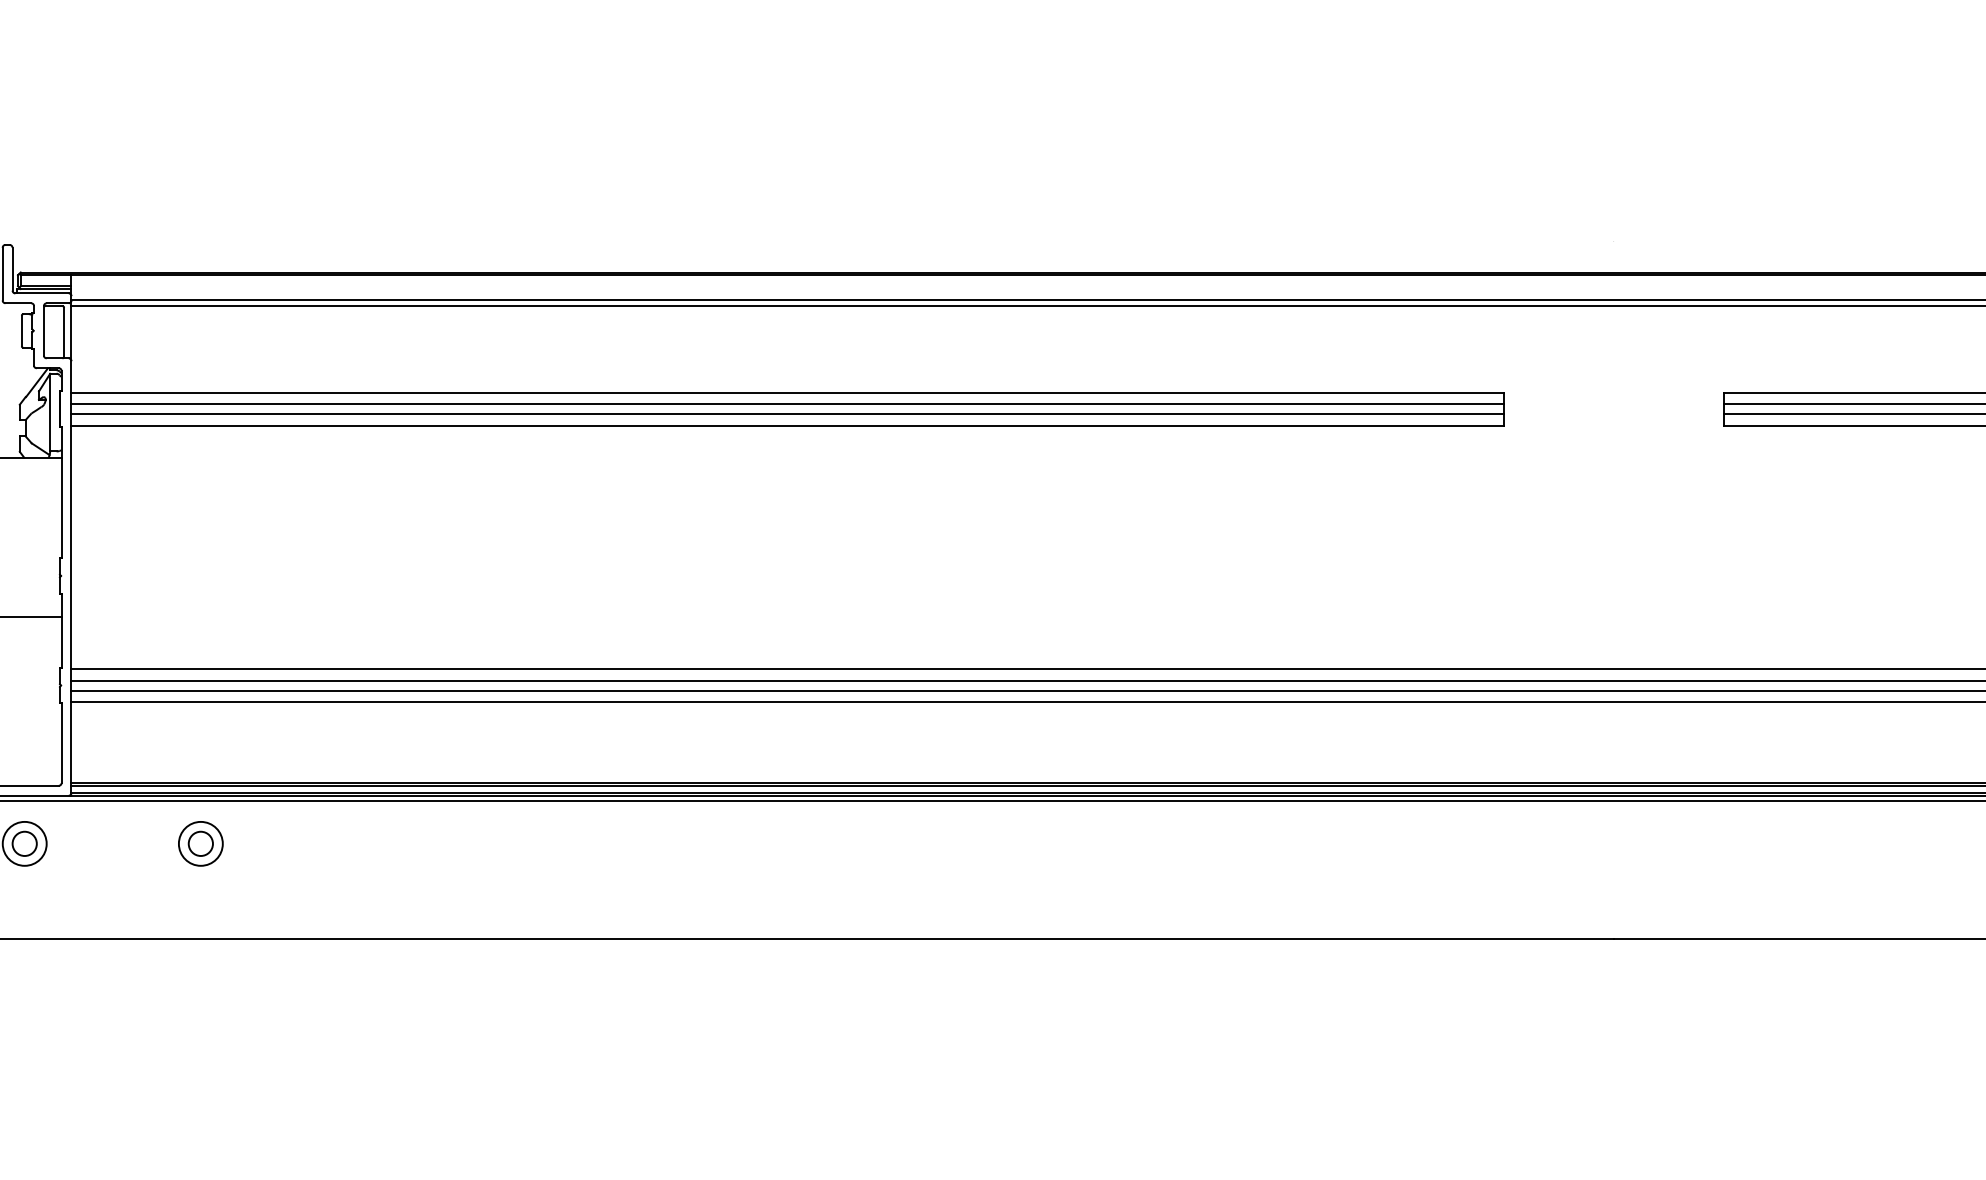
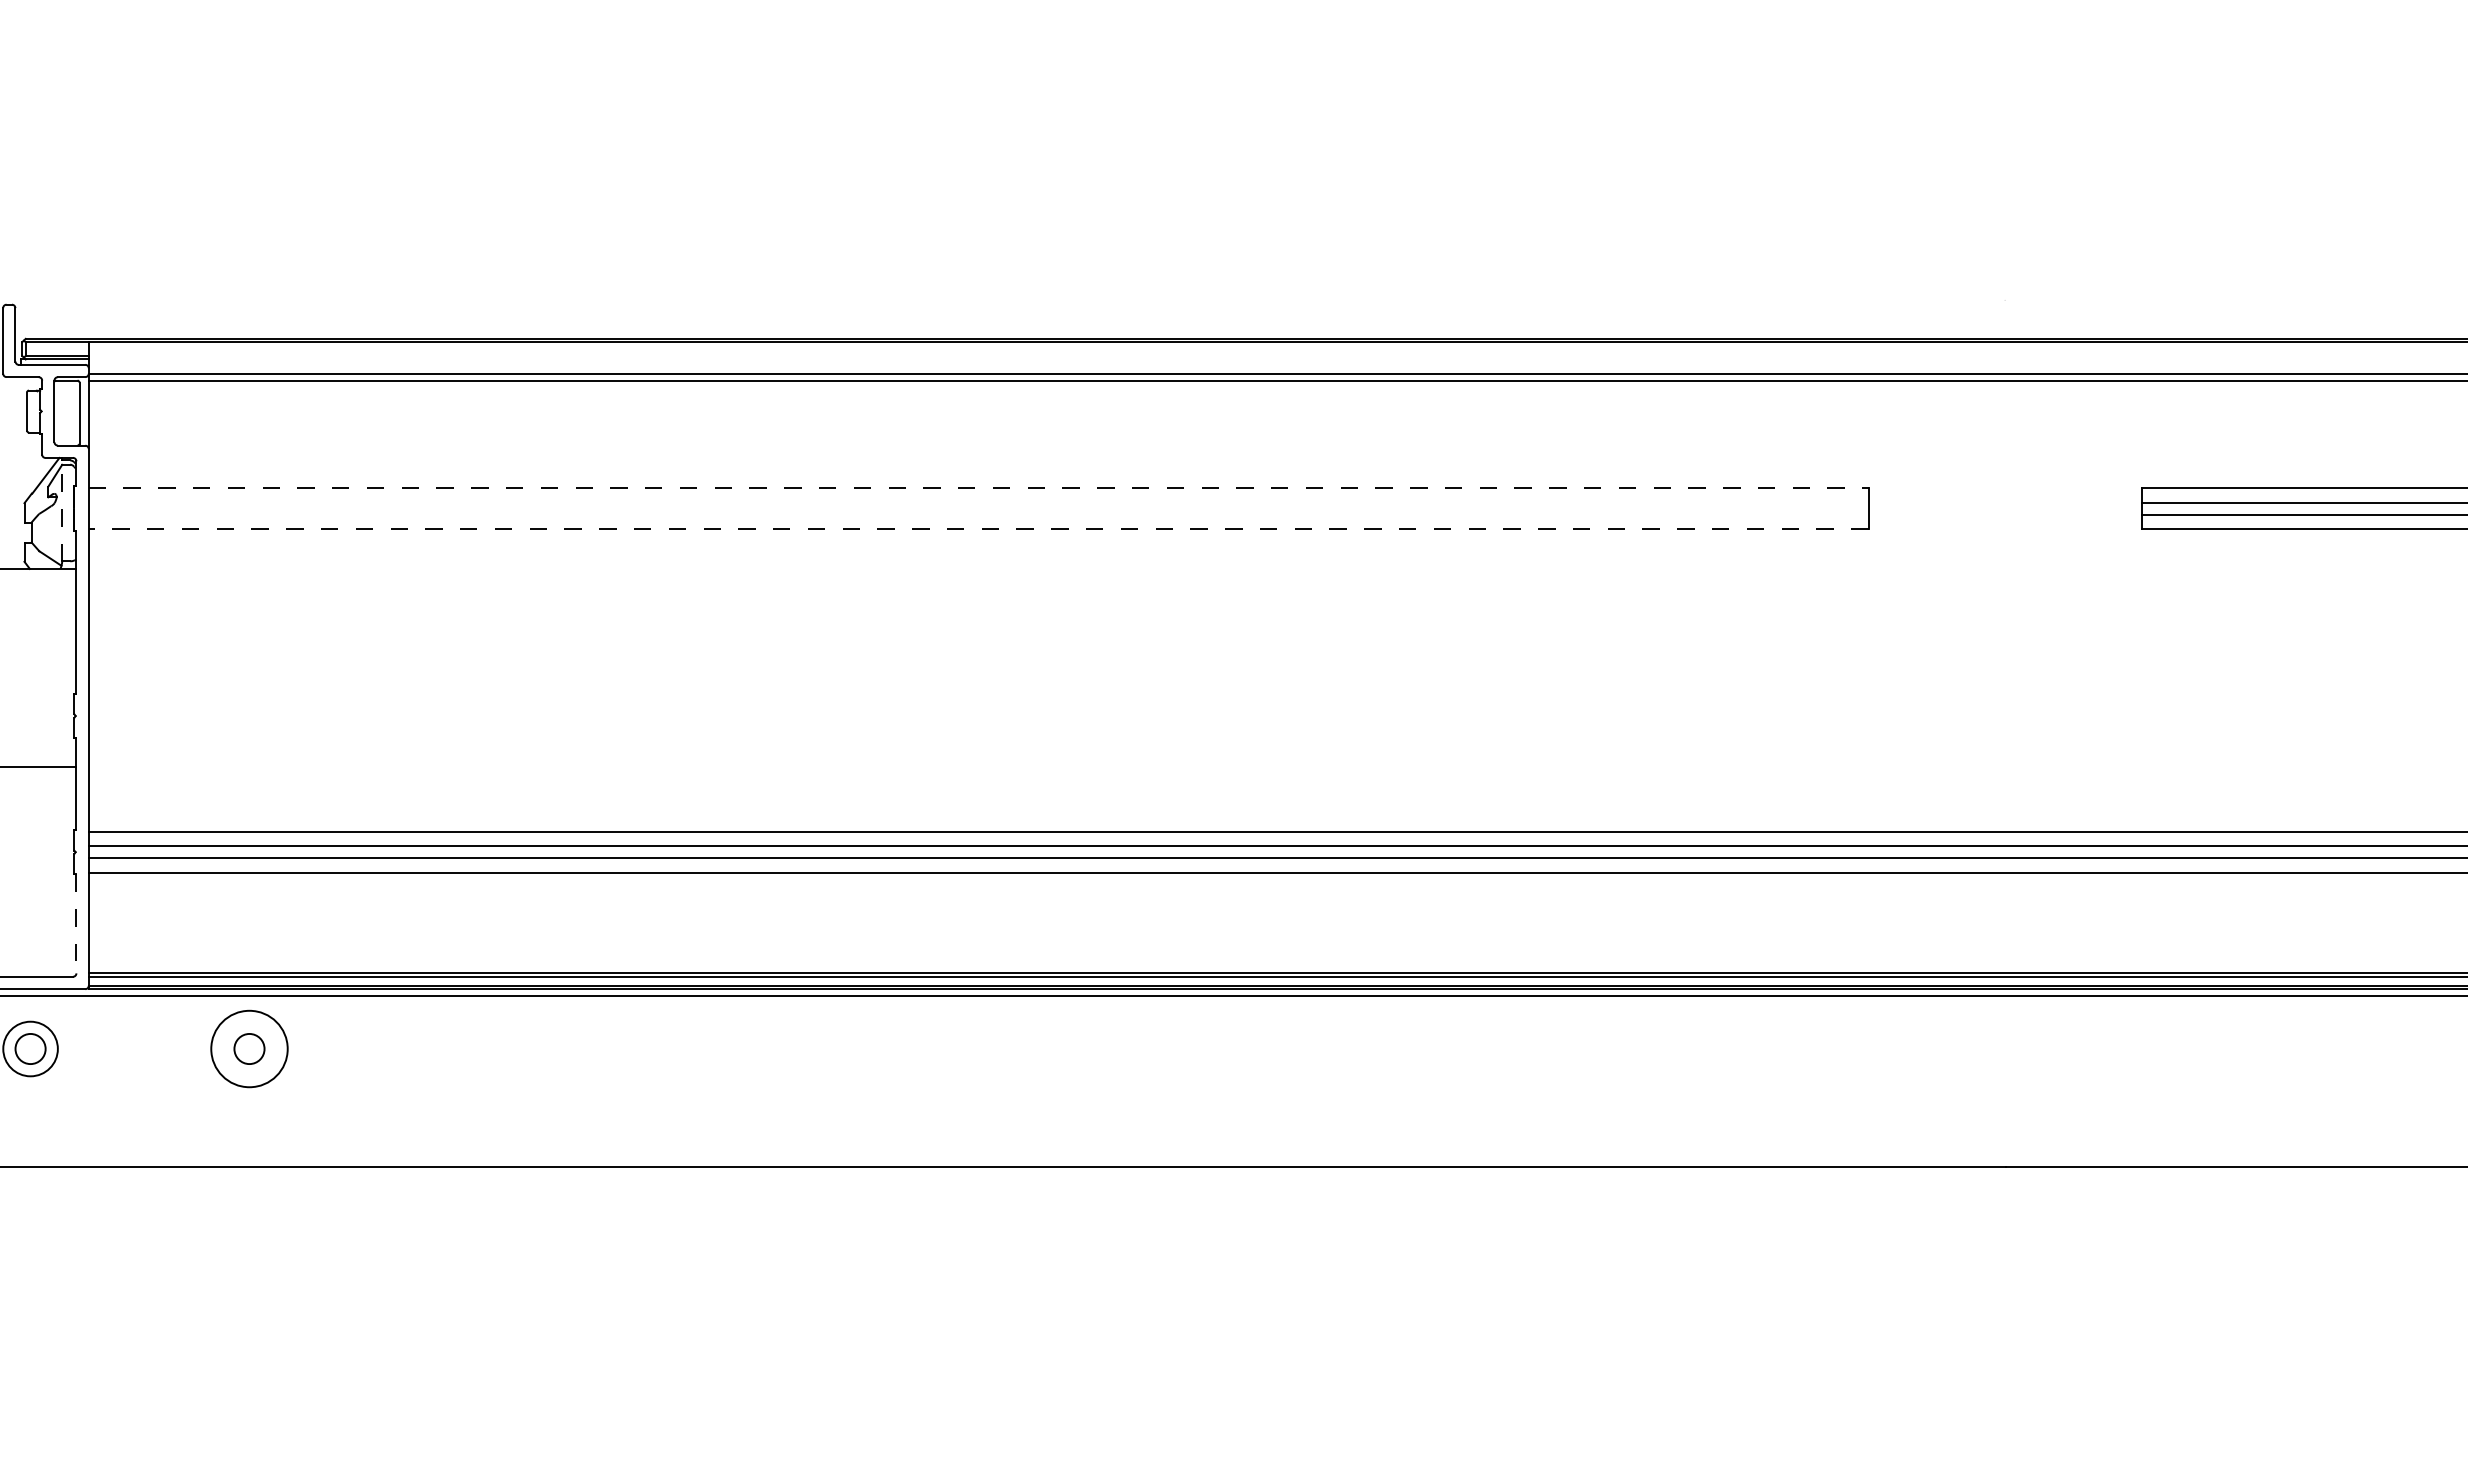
line: (787, 392) -> (978, 488), solid -> dashed
line: (787, 404) -> (978, 502), removed
line: (50, 412) -> (62, 512), solid -> dashed
line: (787, 413) -> (978, 514), removed
line: (787, 425) -> (978, 529), solid -> dashed
line: (61, 743) -> (76, 924), solid -> dashed
circle: (200, 843) -> (249, 1048), size x1.4

